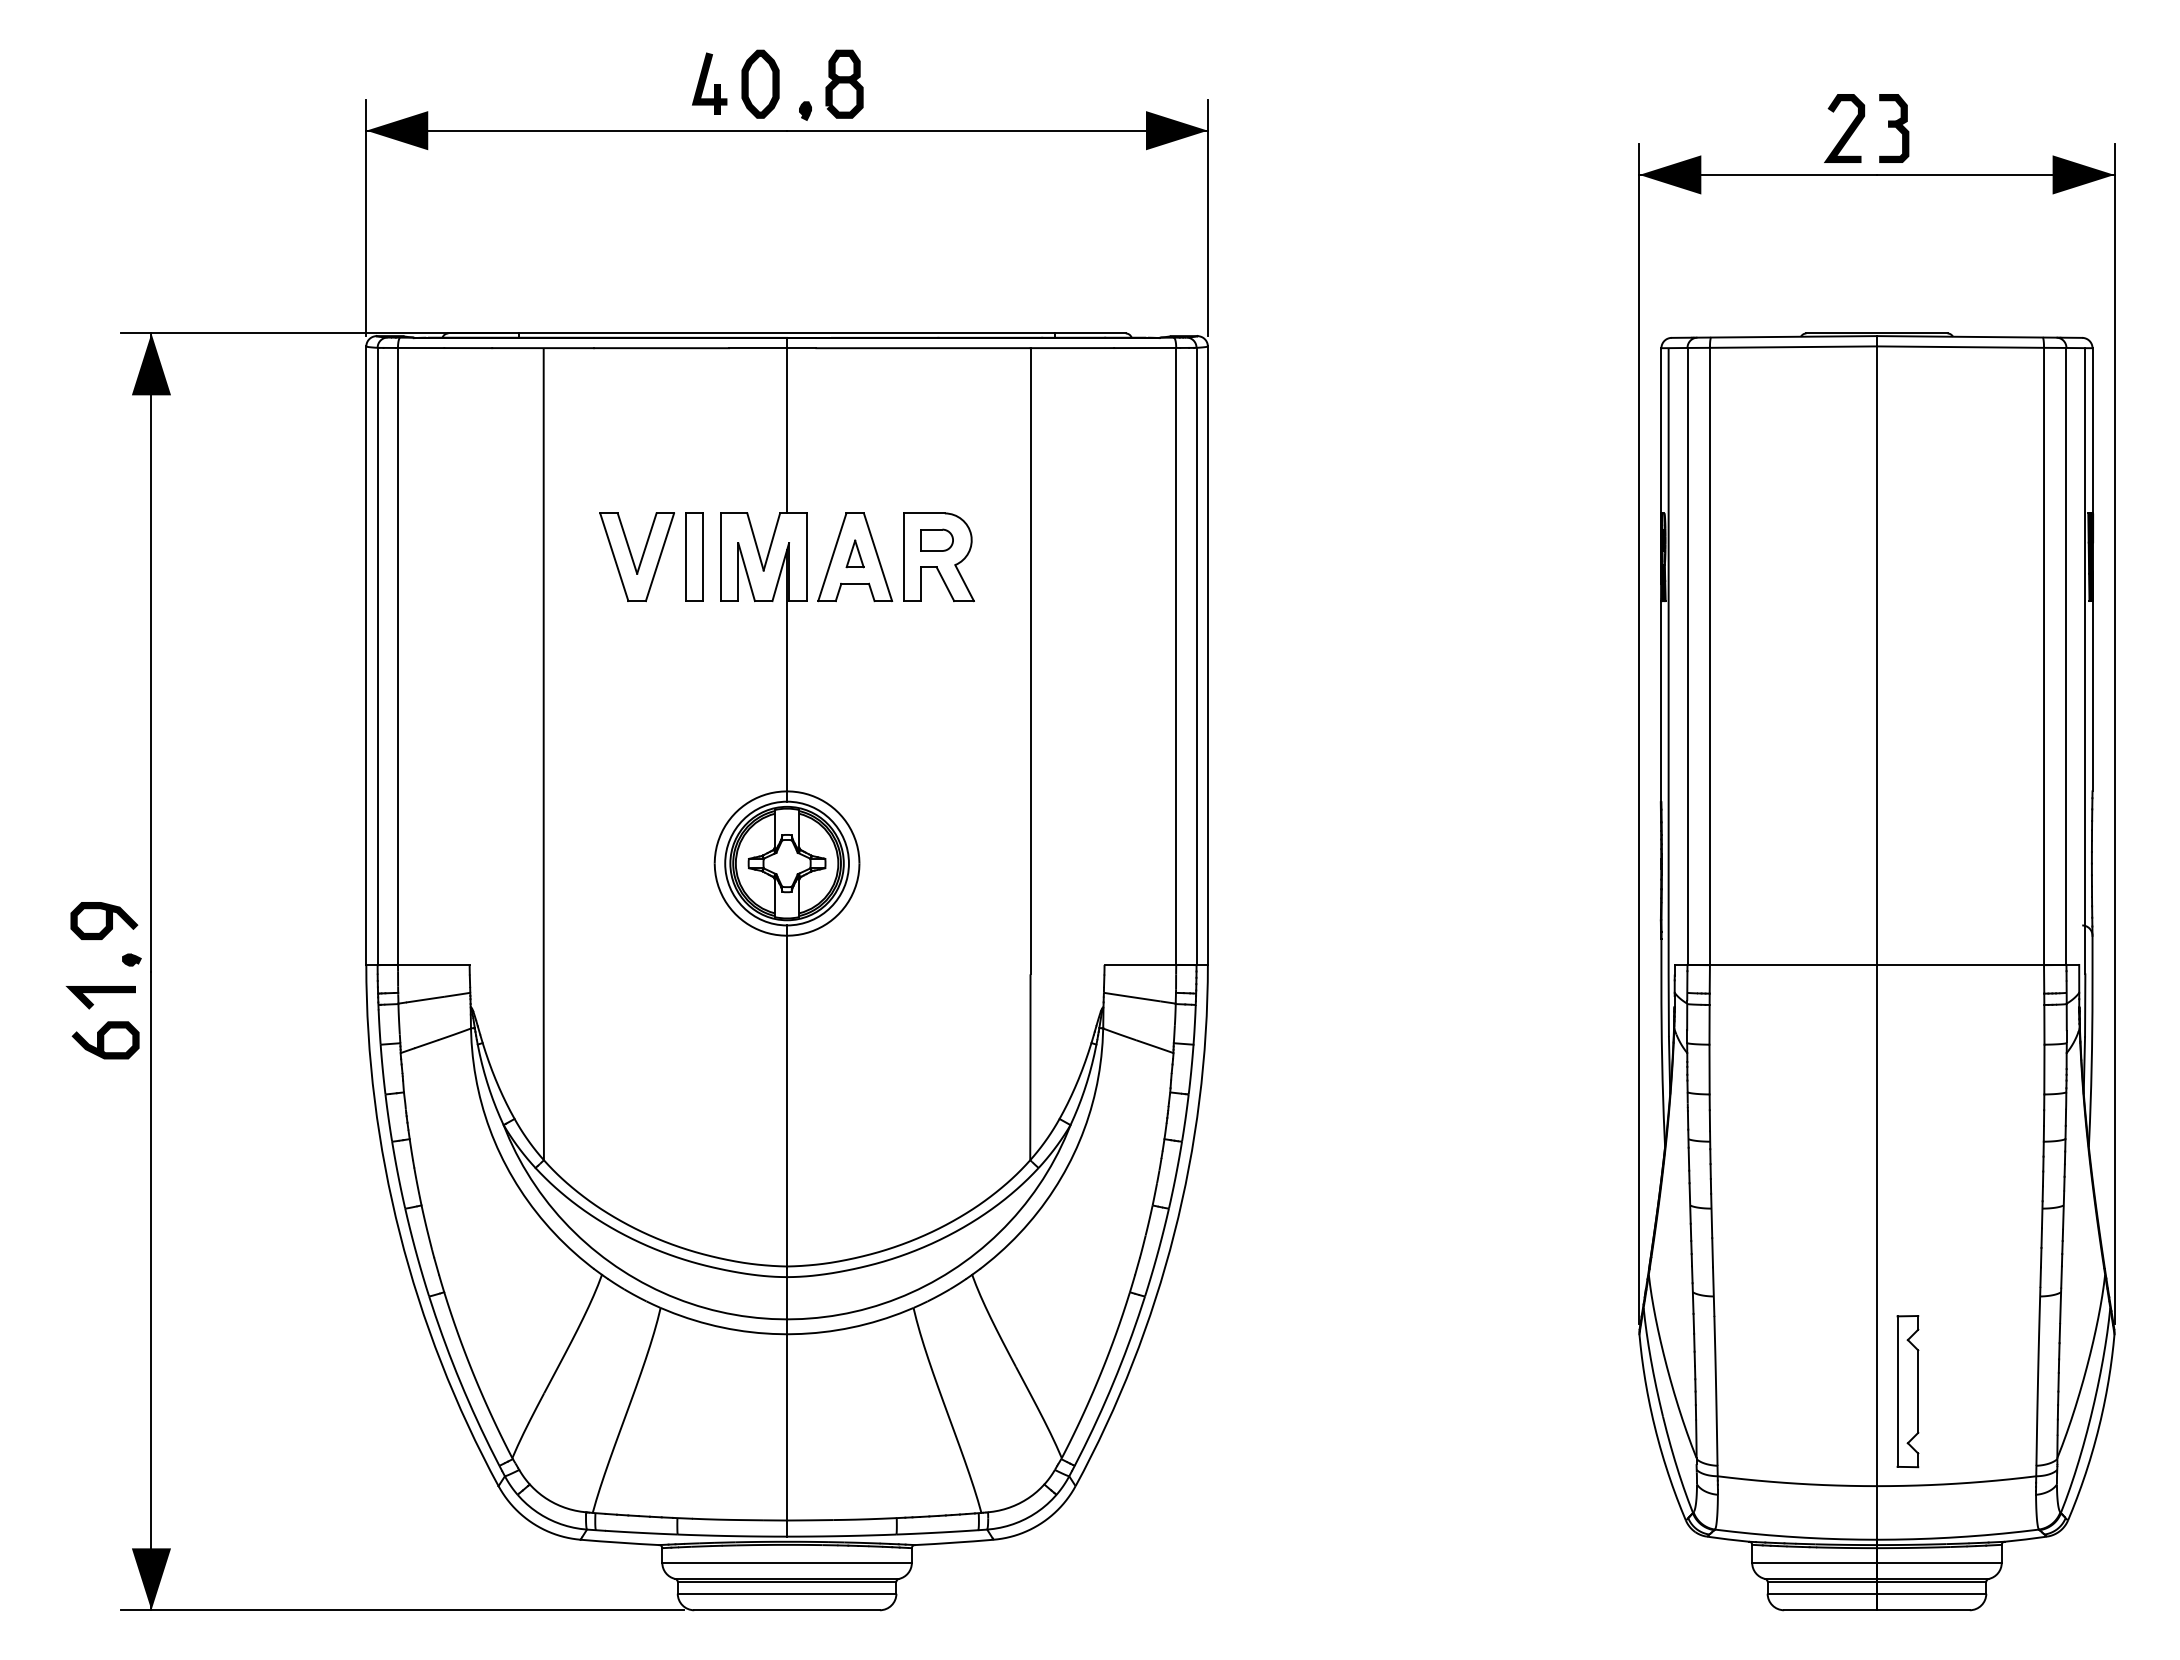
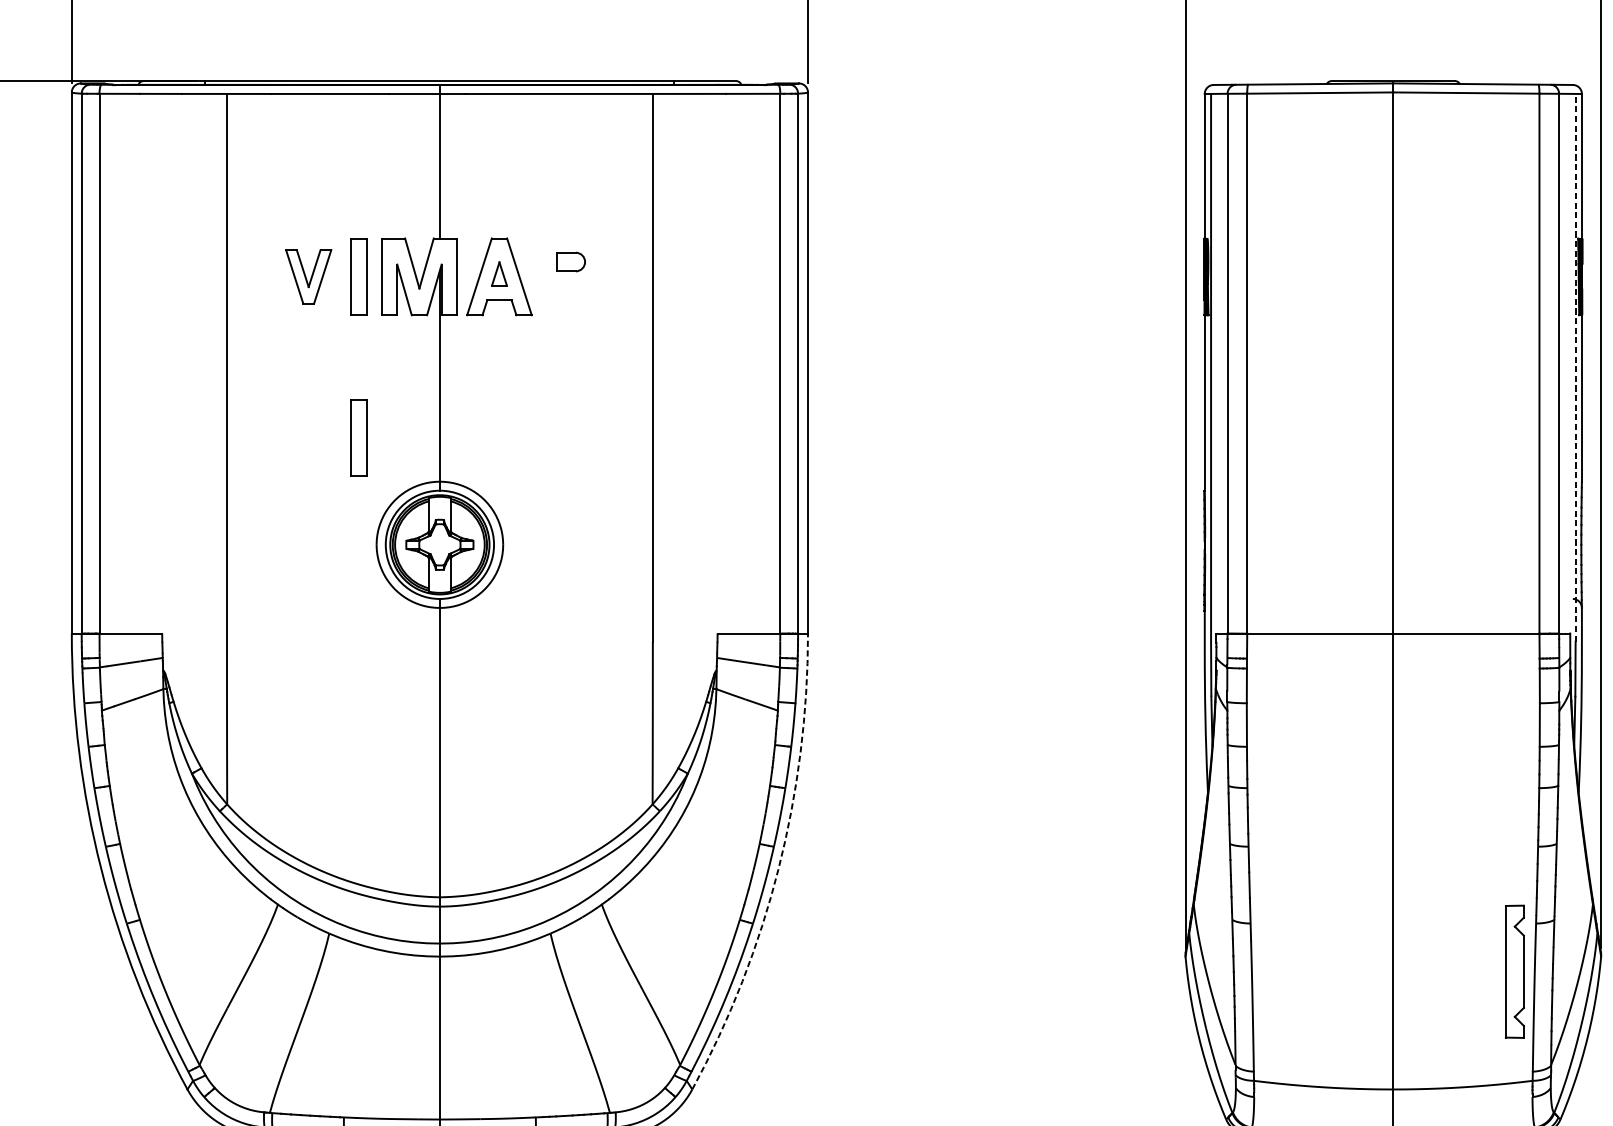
part: (636, 557) -> (308, 277), size x0.7
part: (938, 557) -> (572, 277), removed
line: (2085, 660) -> (1575, 367), solid -> dashed
part: (694, 740) -> (358, 437), added
arc: (1174, 1233) -> (778, 868), solid -> dashed
part: (1907, 1391) -> (1514, 971), moved

